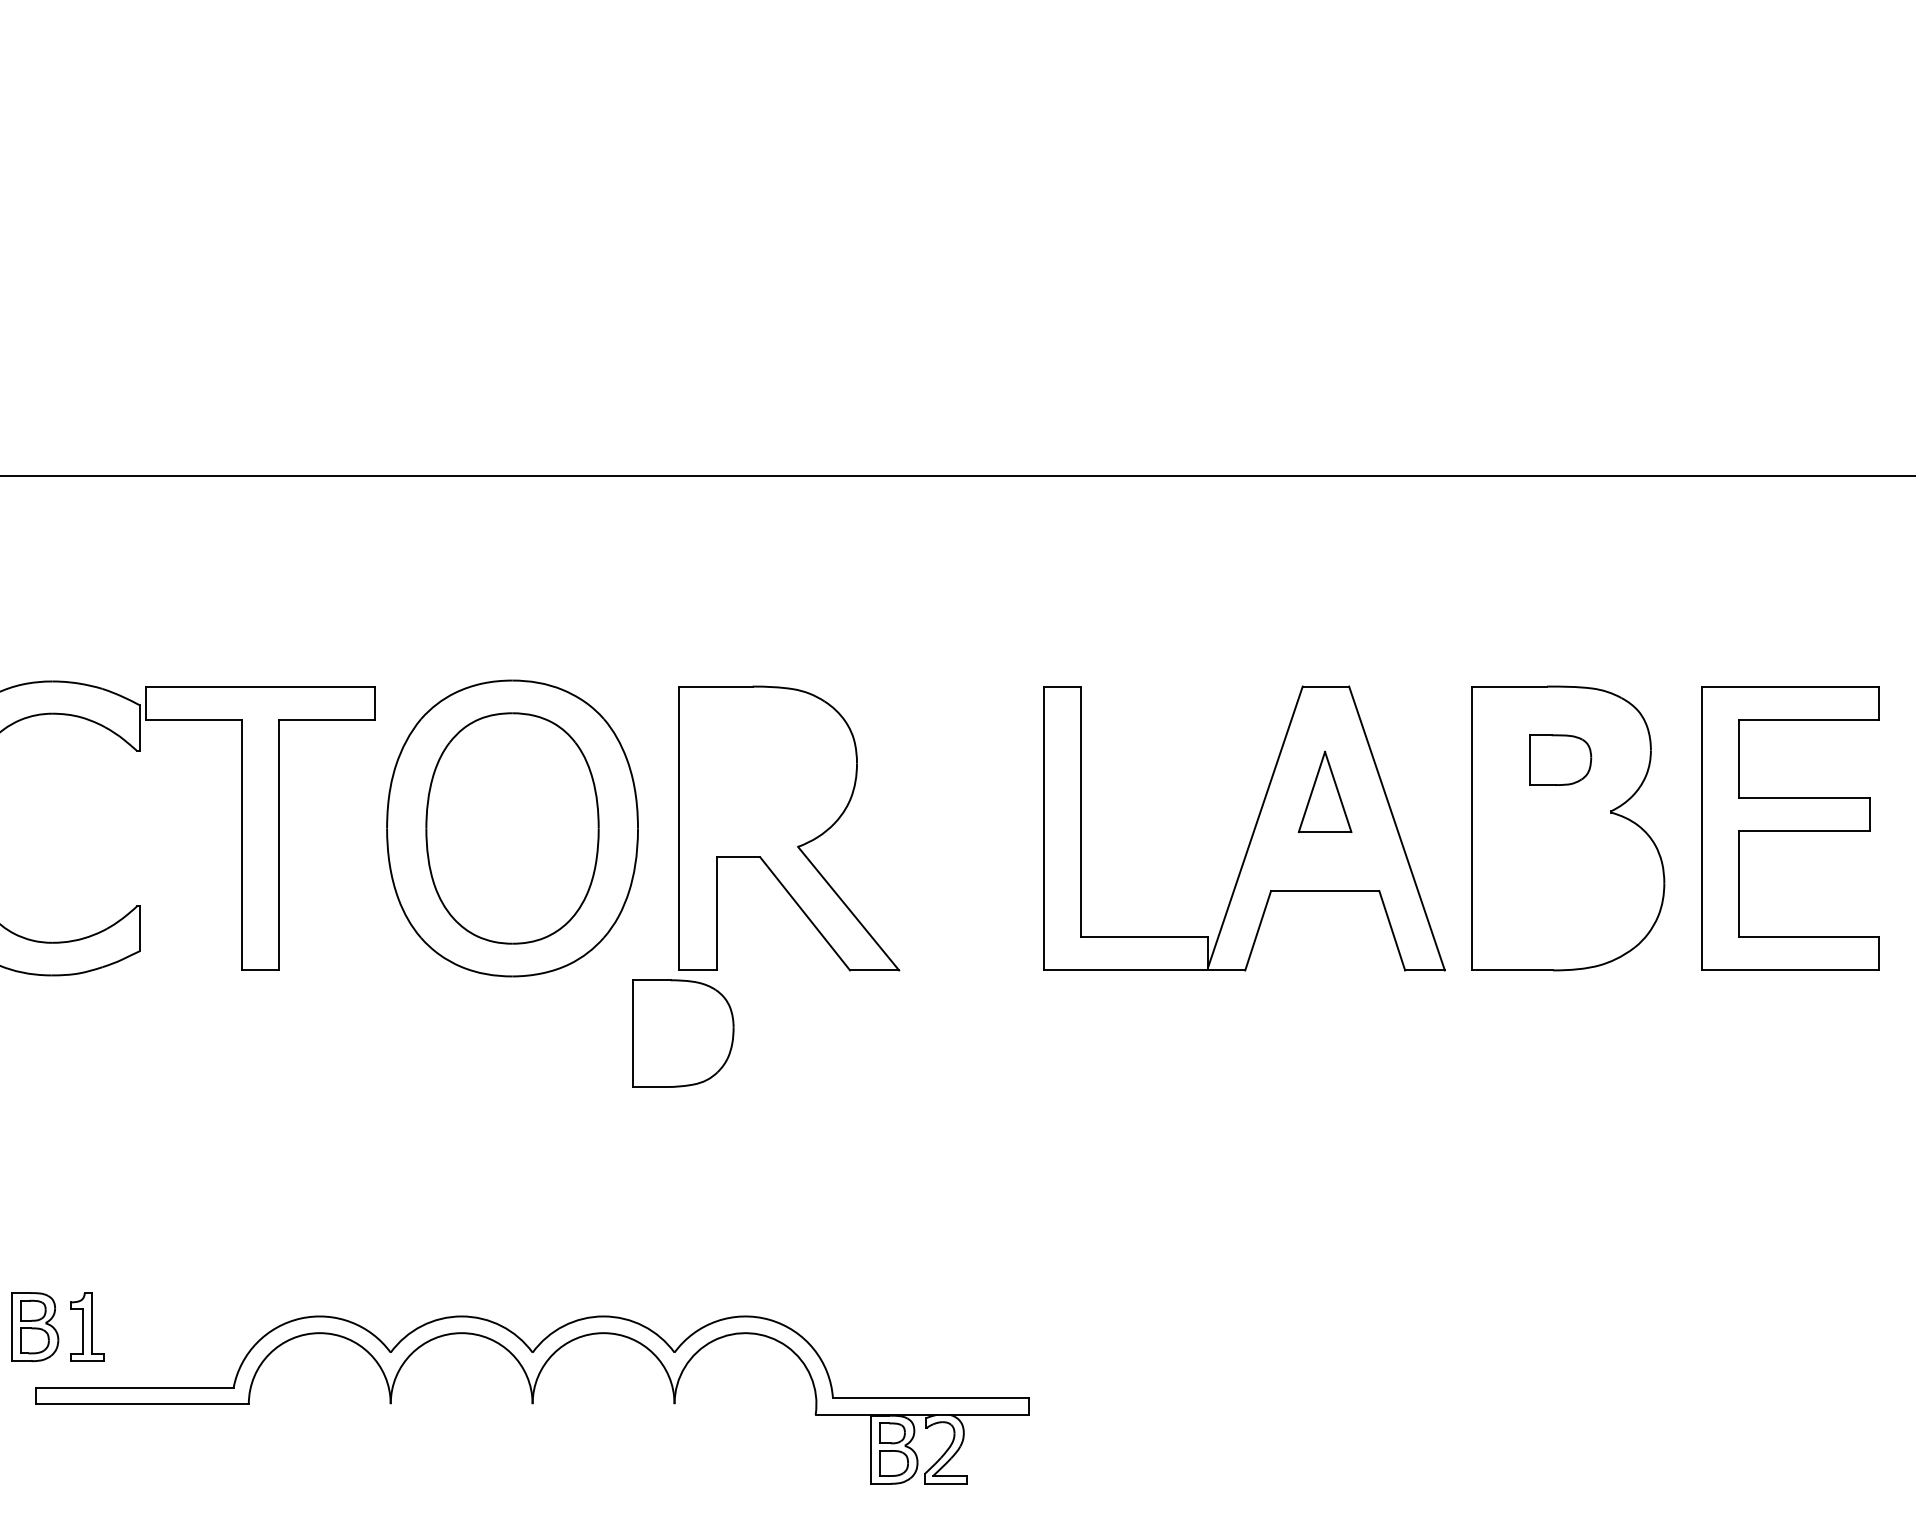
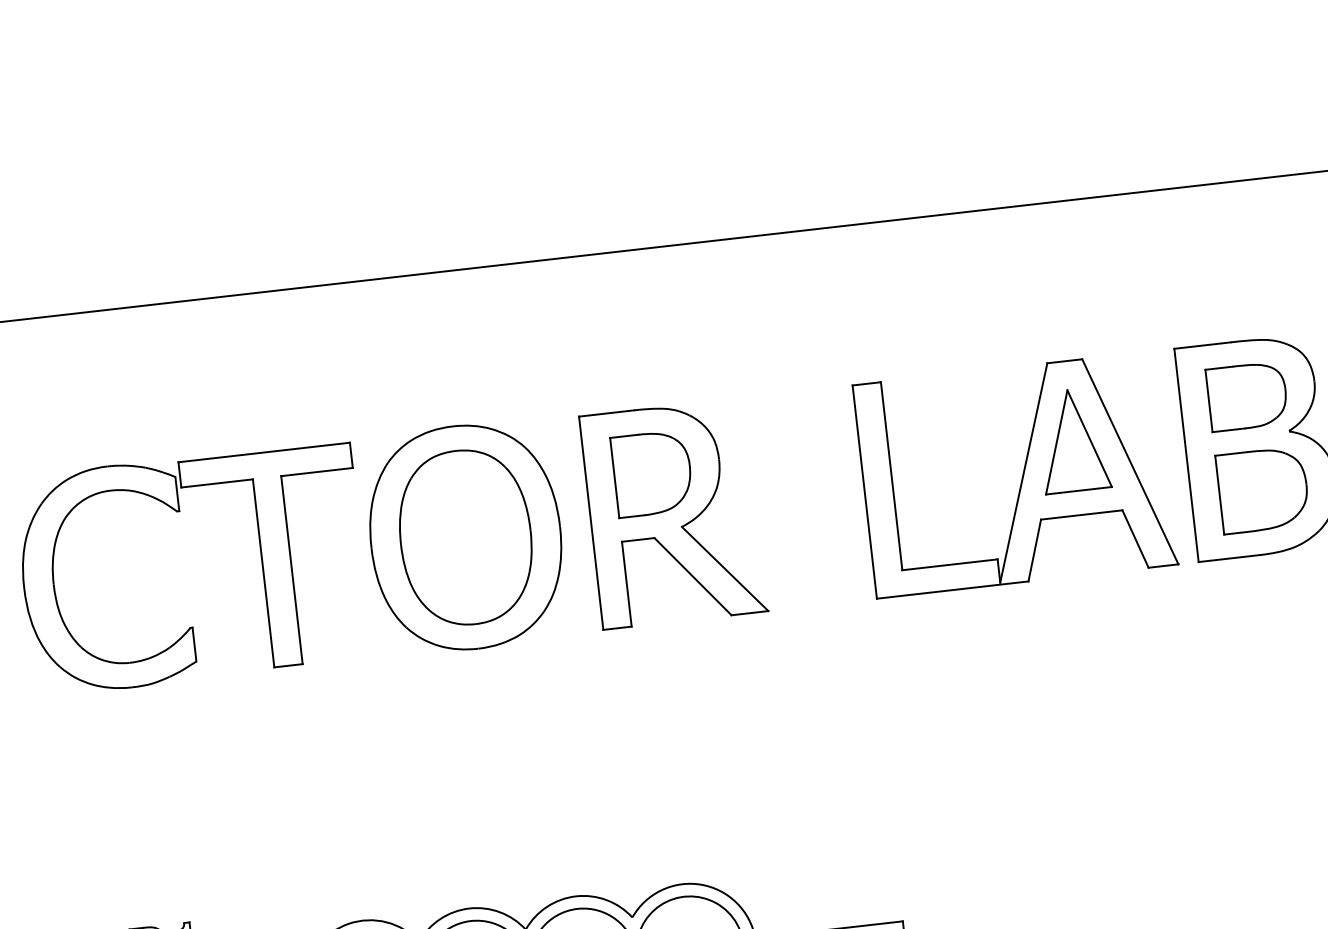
part: (1560, 759) -> (1247, 395), size x1.67
part: (1324, 791) -> (1072, 440), size x1.67
part: (1566, 885) -> (1262, 490), added
part: (683, 1033) -> (652, 473), moved

